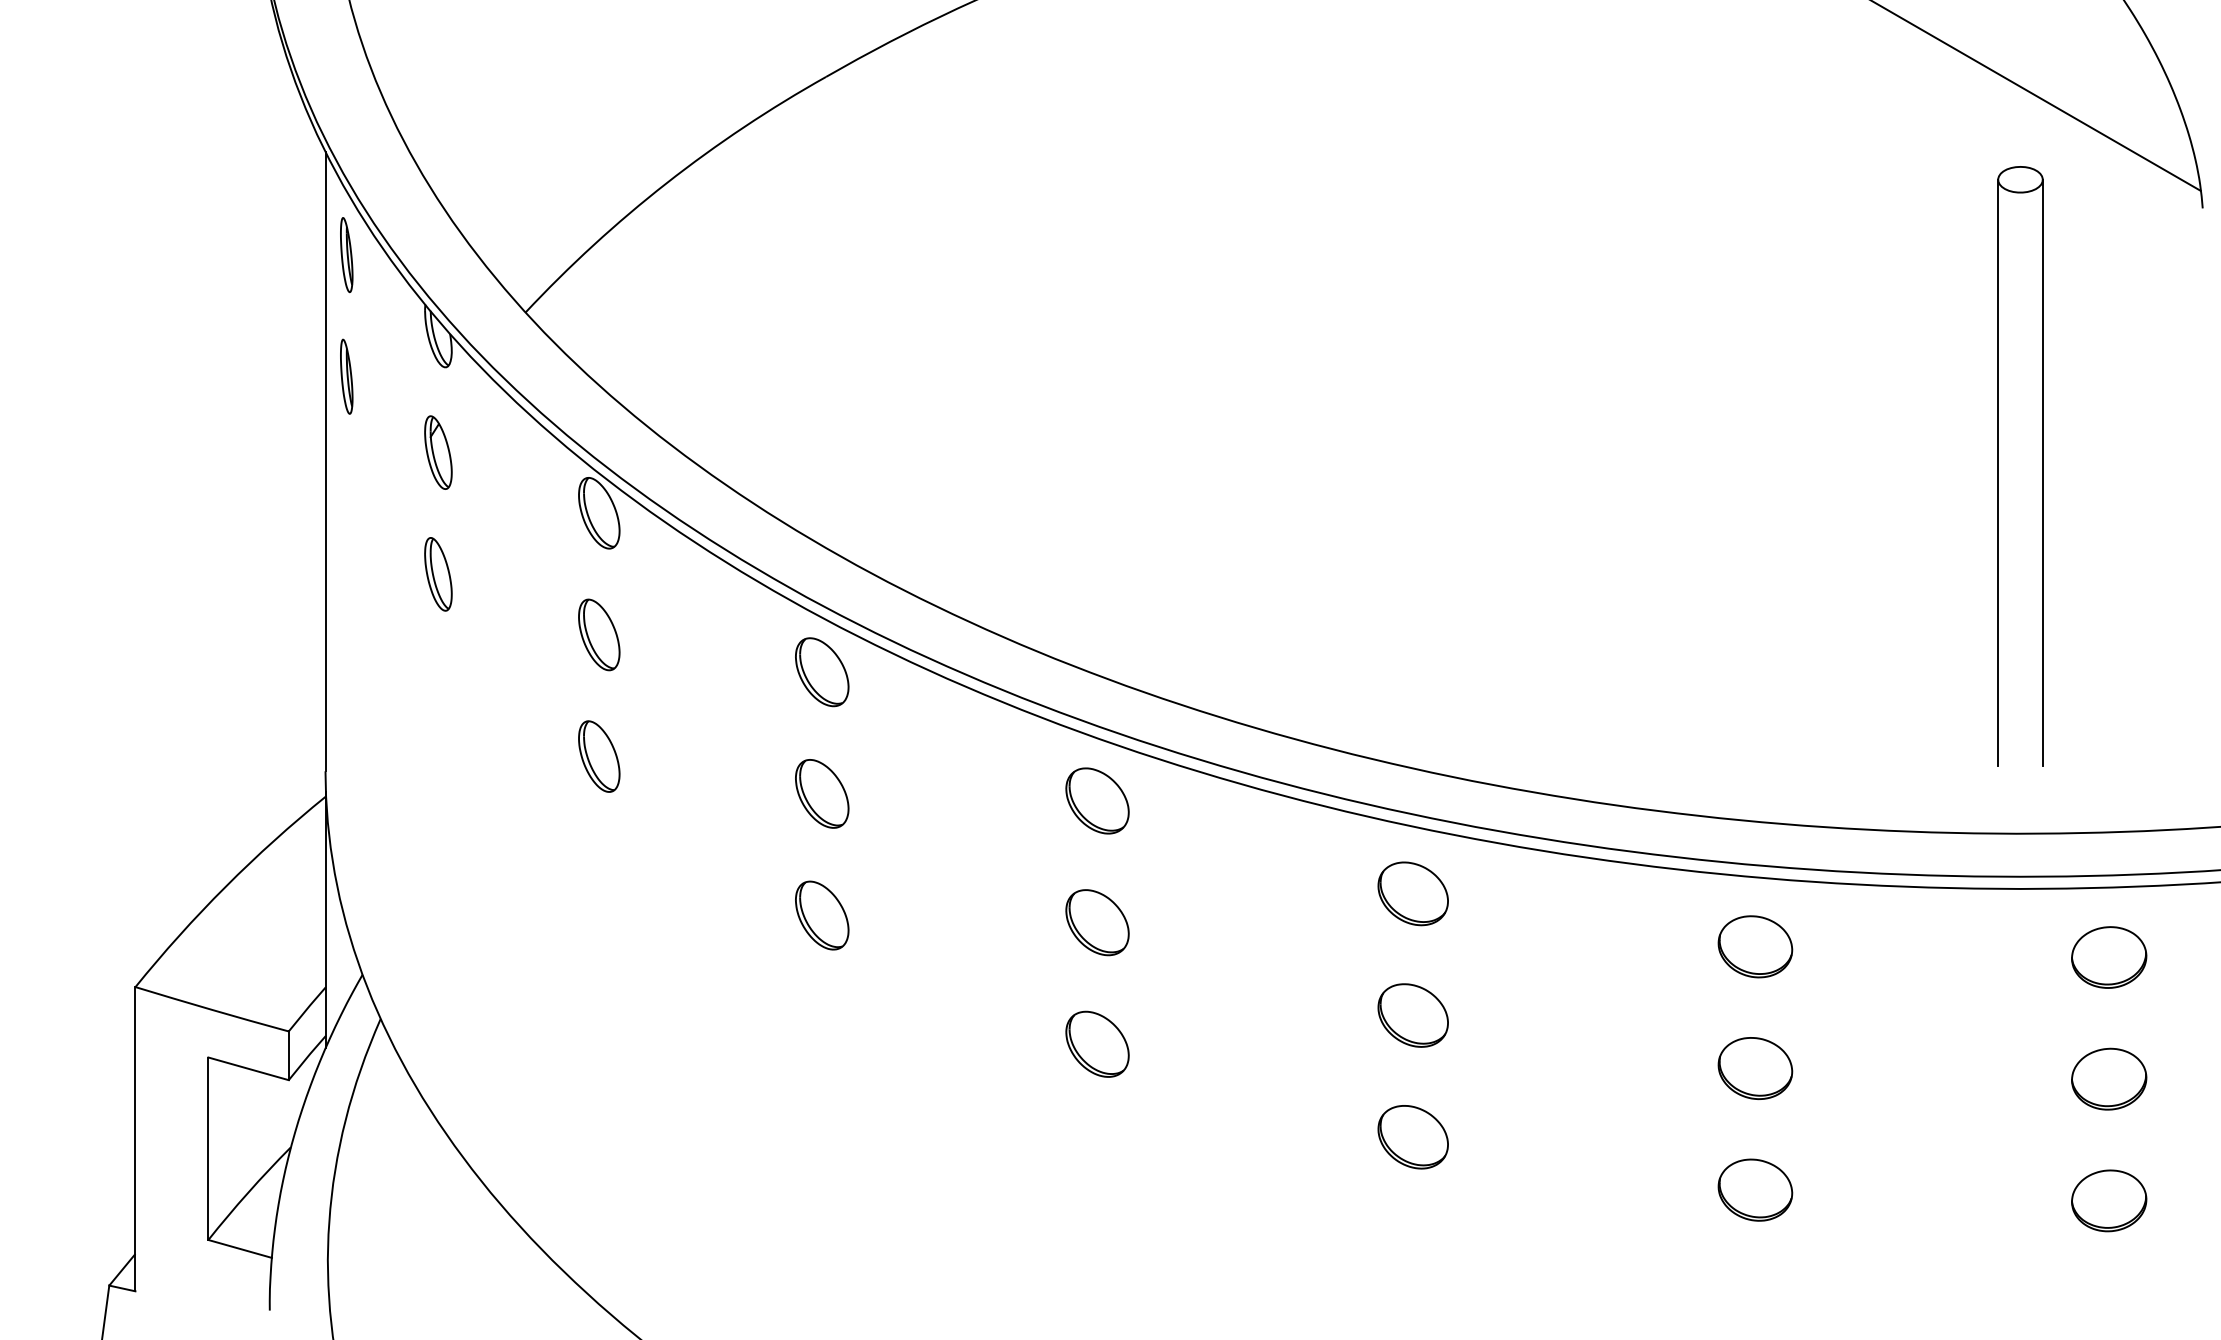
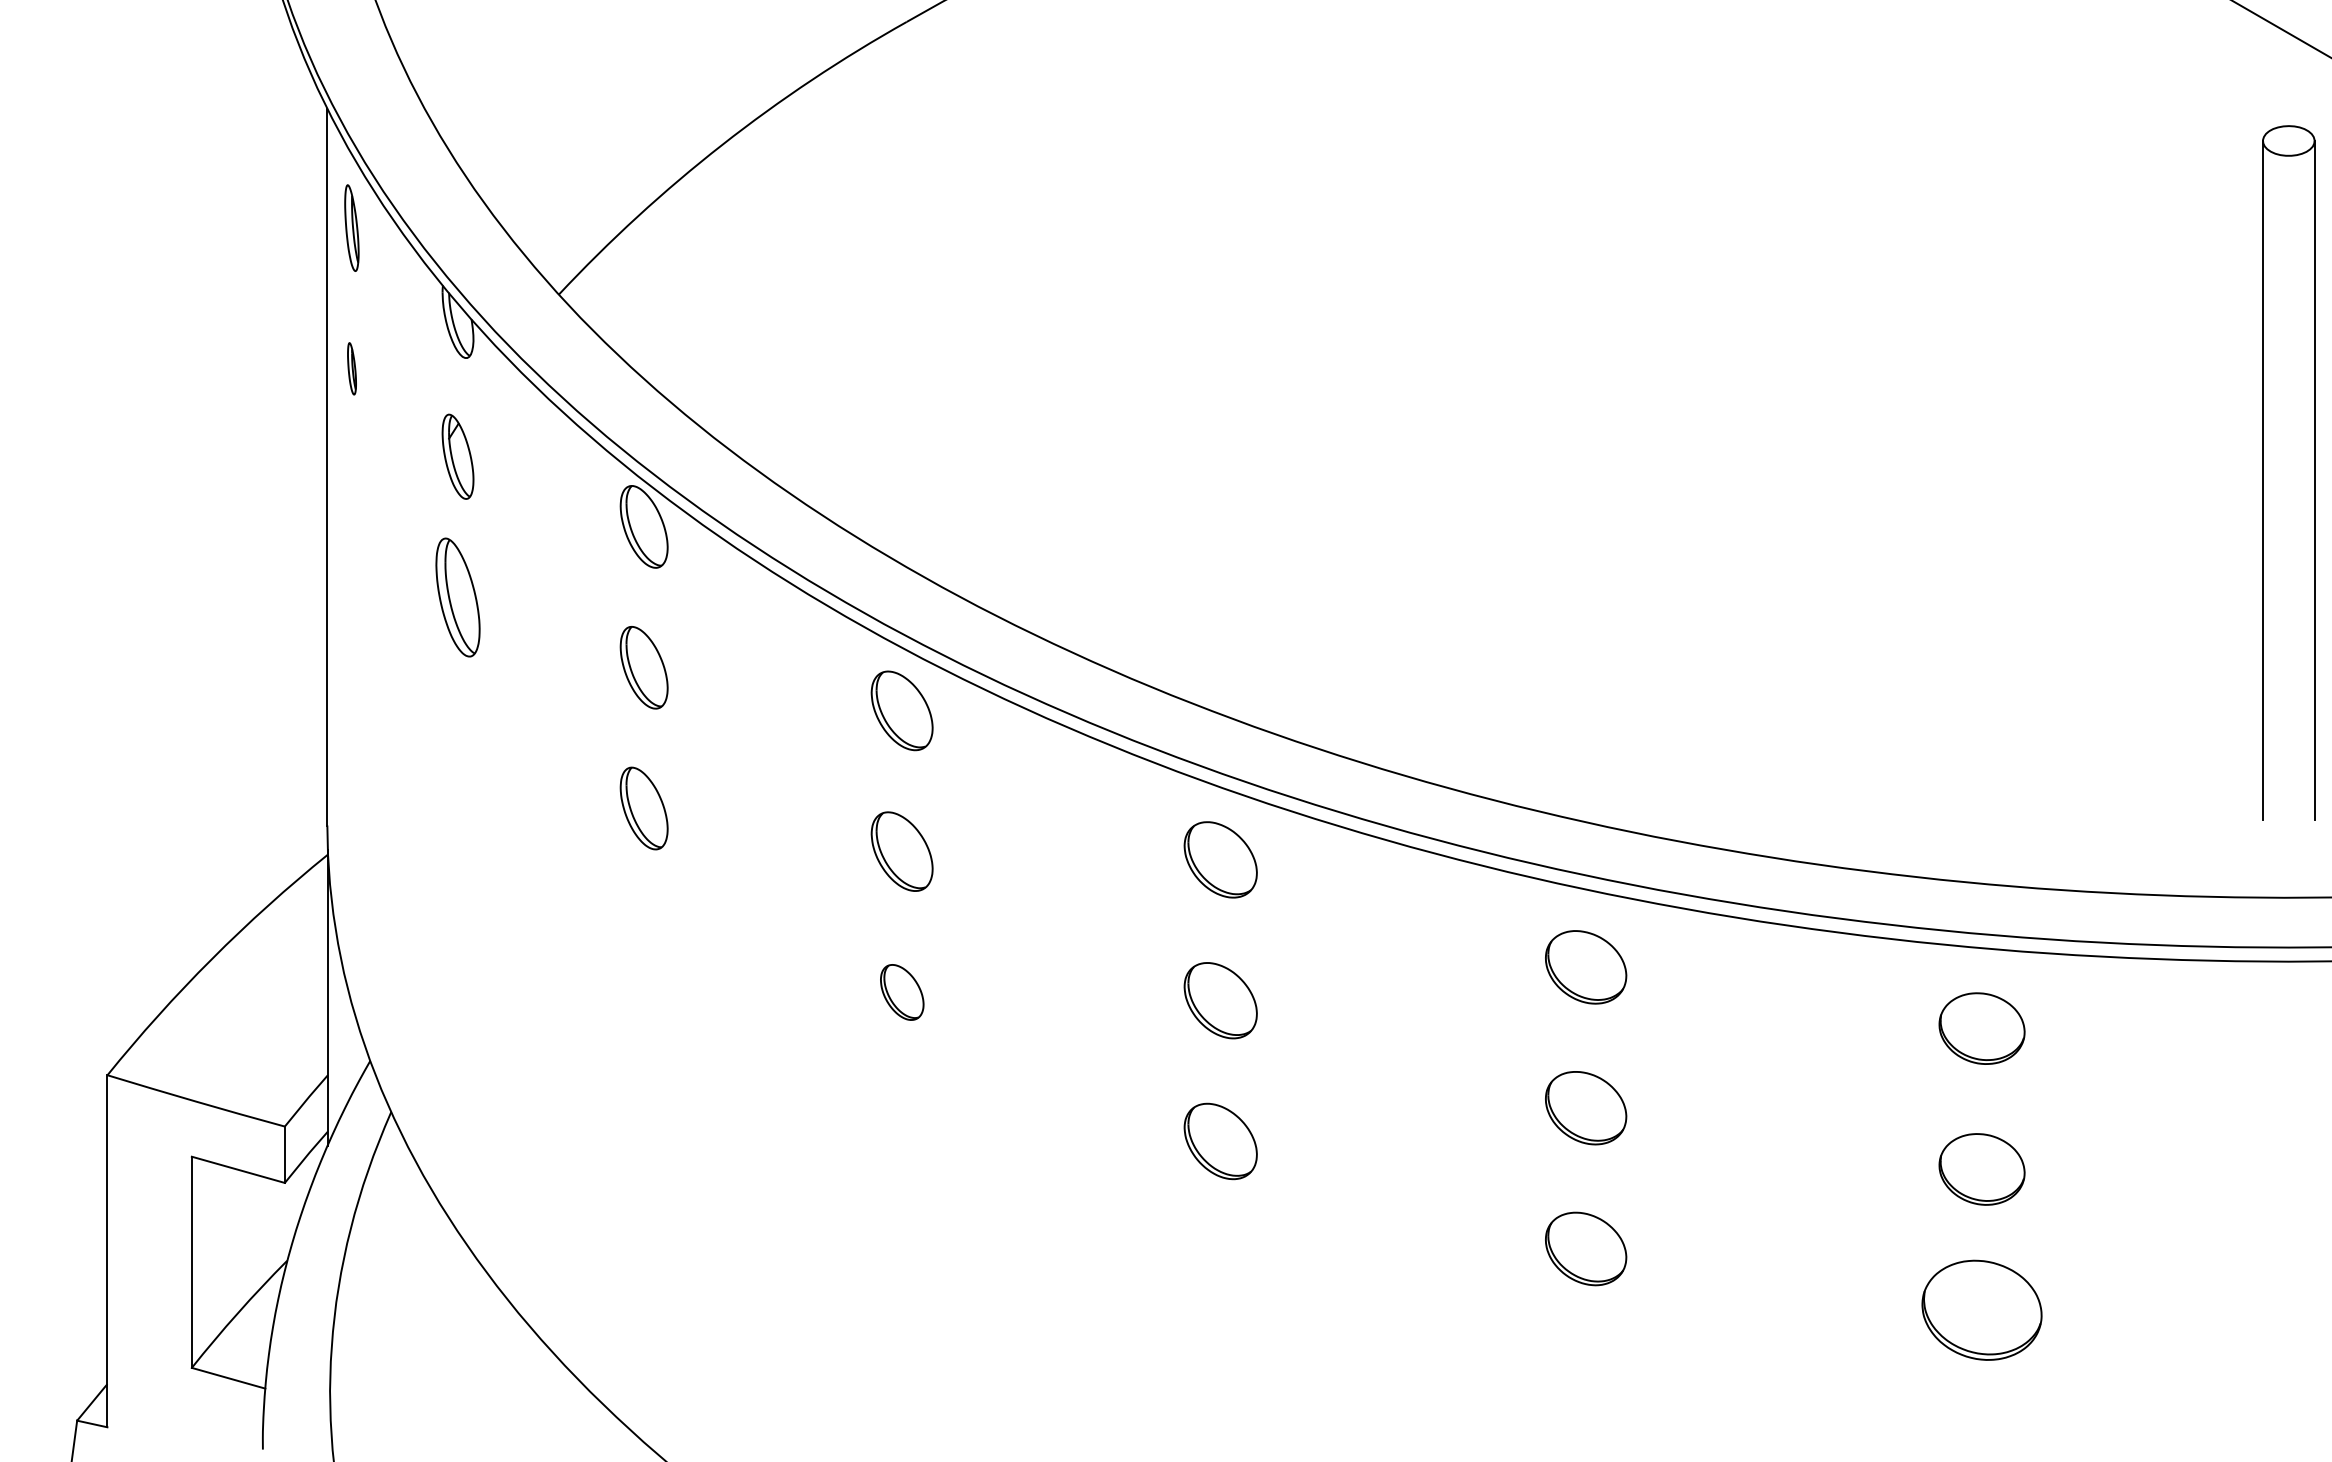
part: (346, 376) -> (351, 368), size x0.6
part: (438, 574) -> (458, 597), size x1.4
part: (822, 915) -> (902, 992), size x0.7
part: (1755, 1189) -> (1982, 1309), size x1.4

